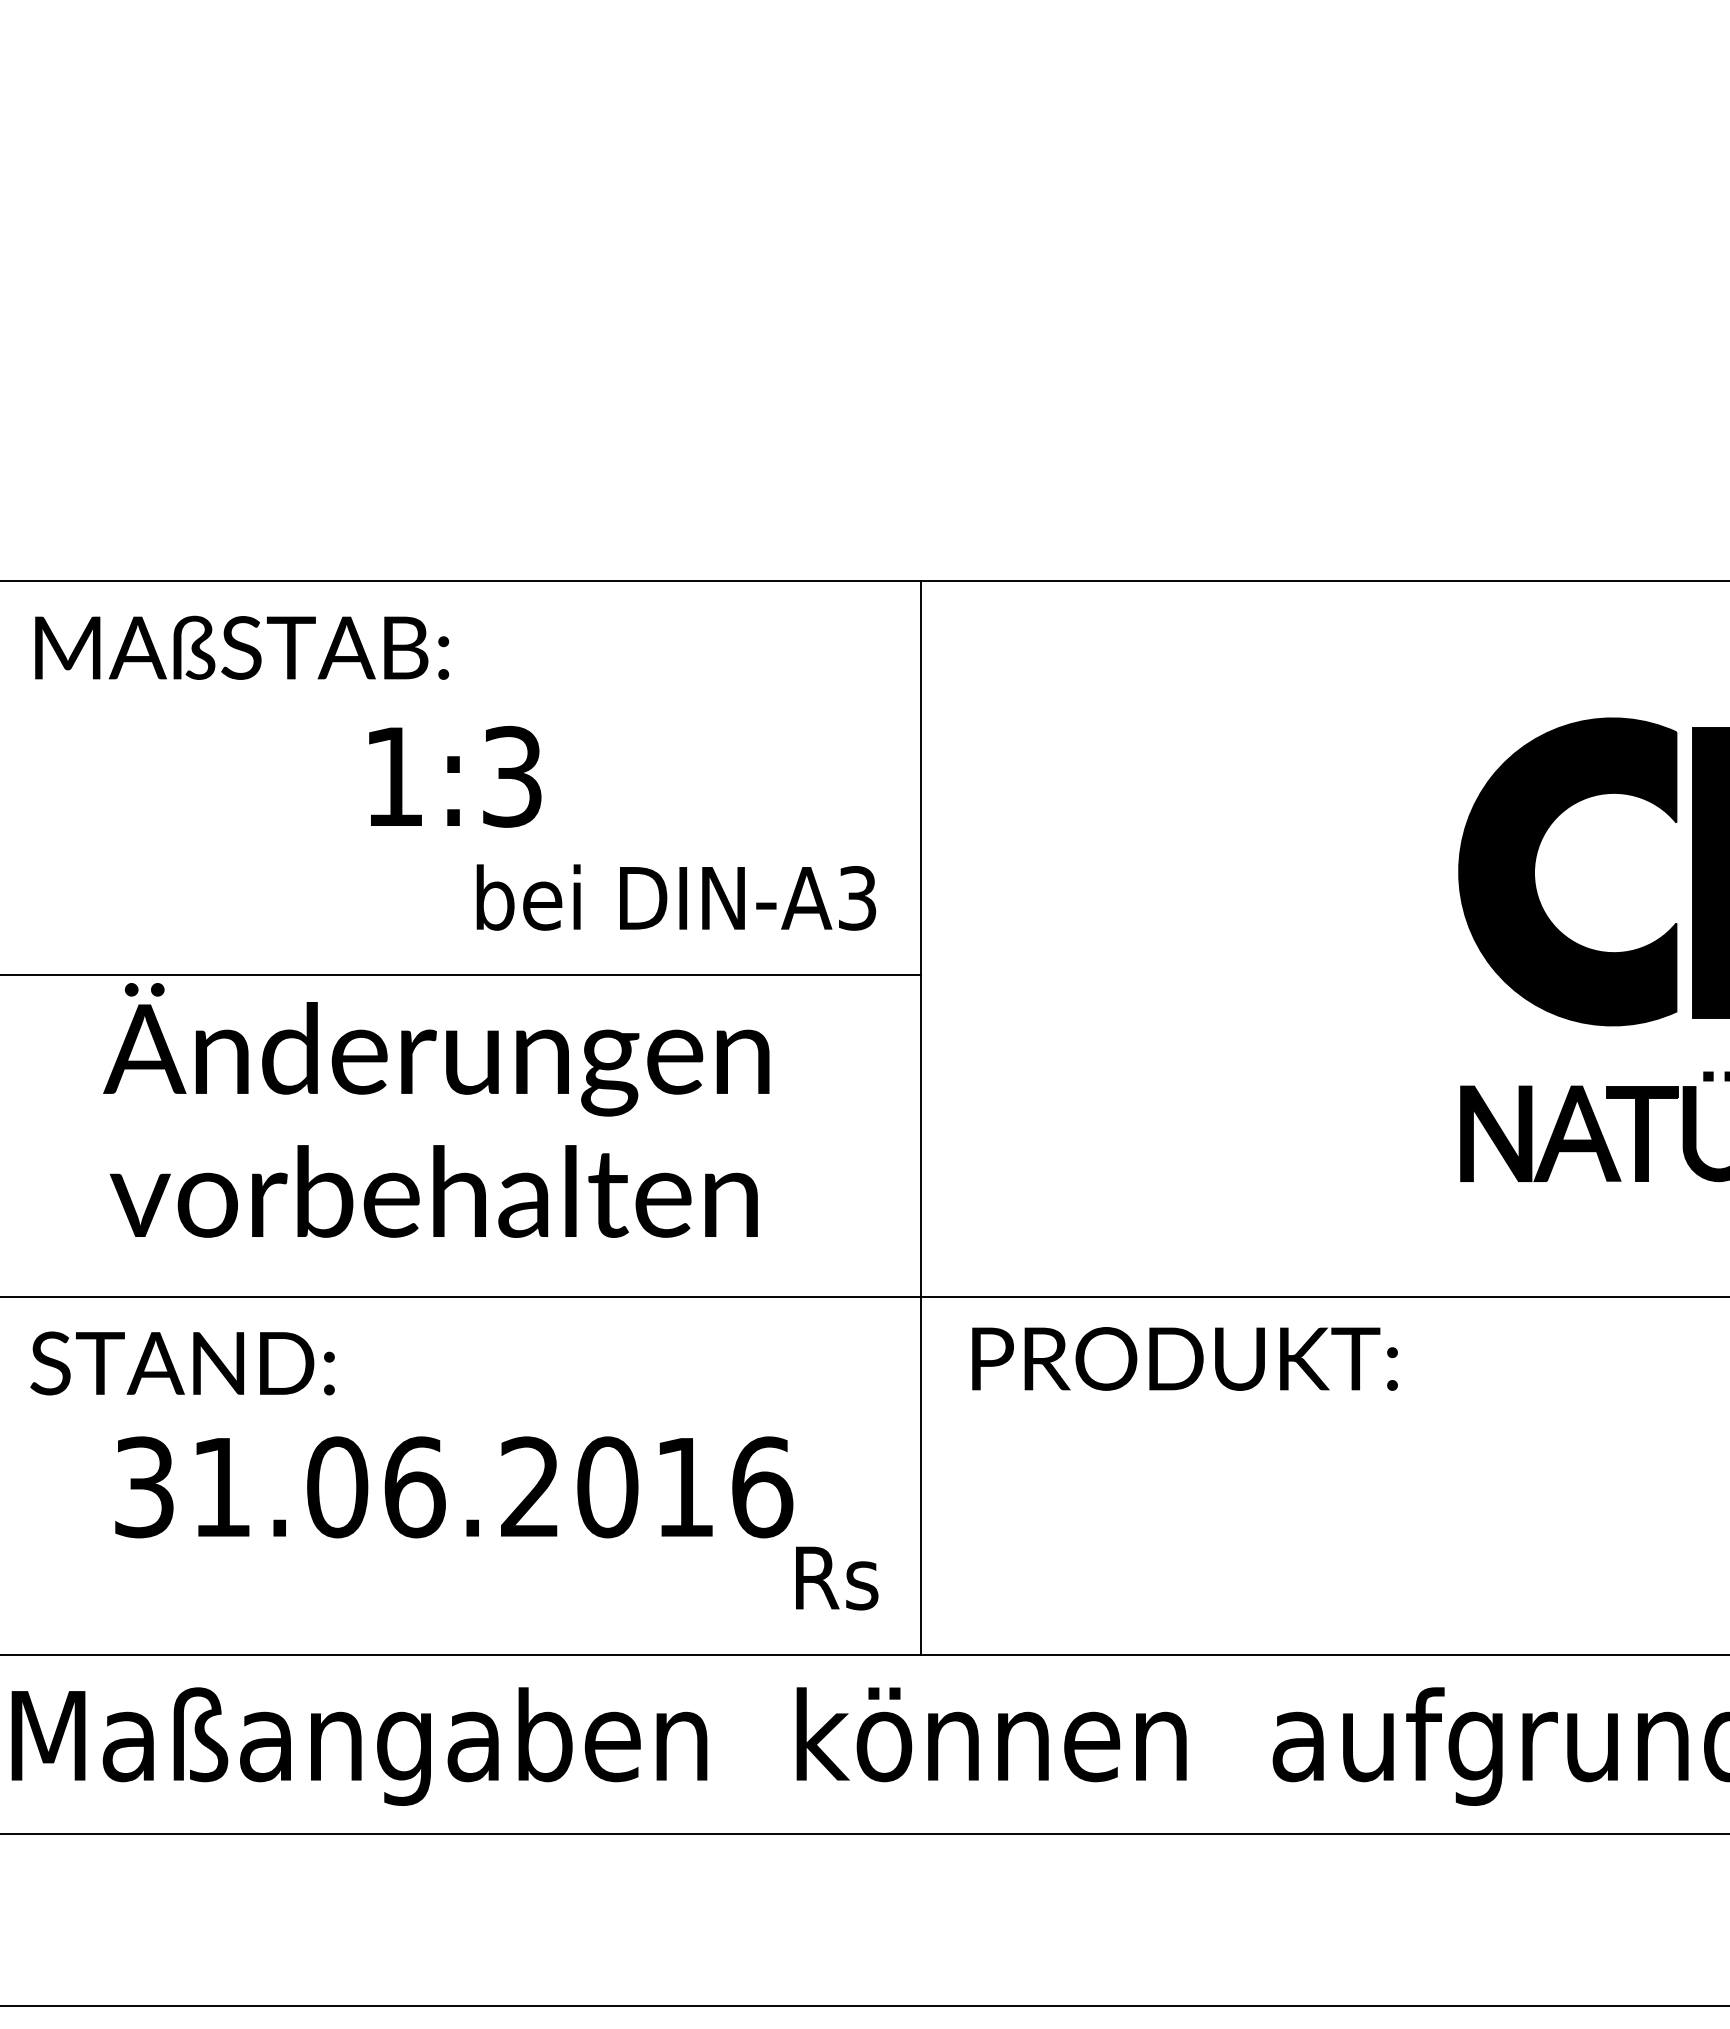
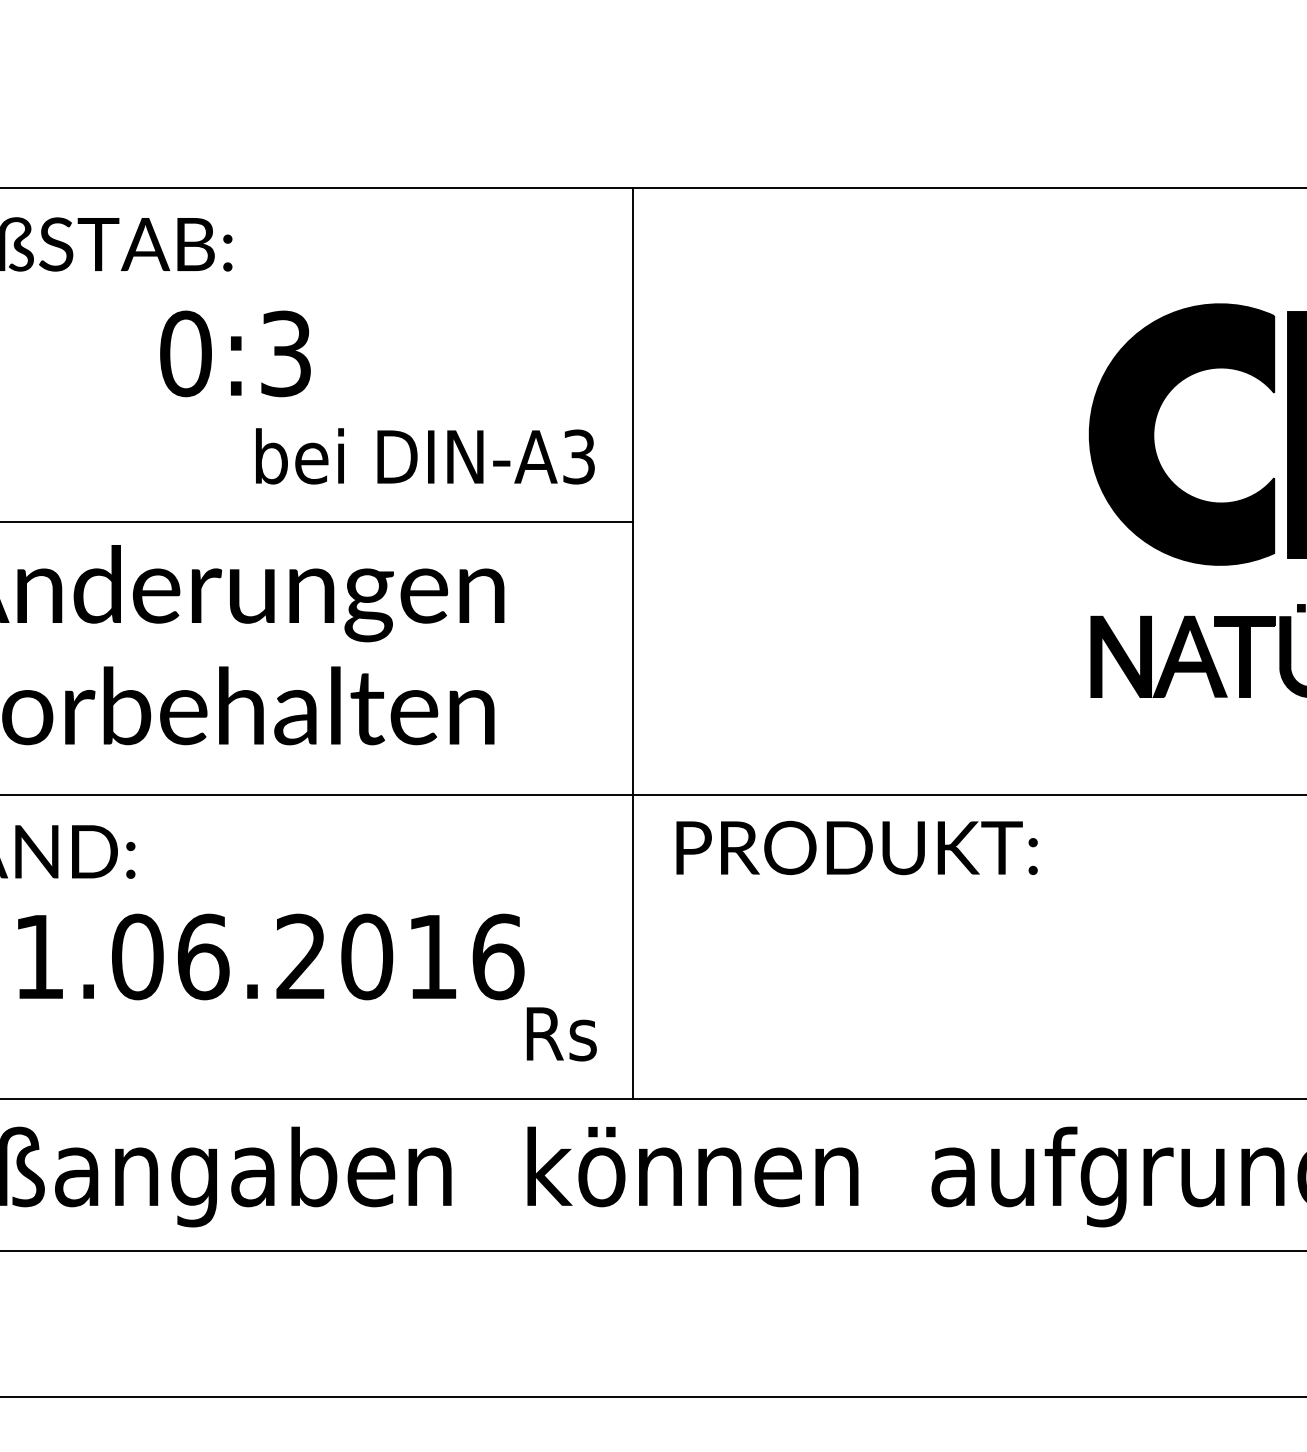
text: (393, 776) -> (185, 353), 1:3 -> 0:3

